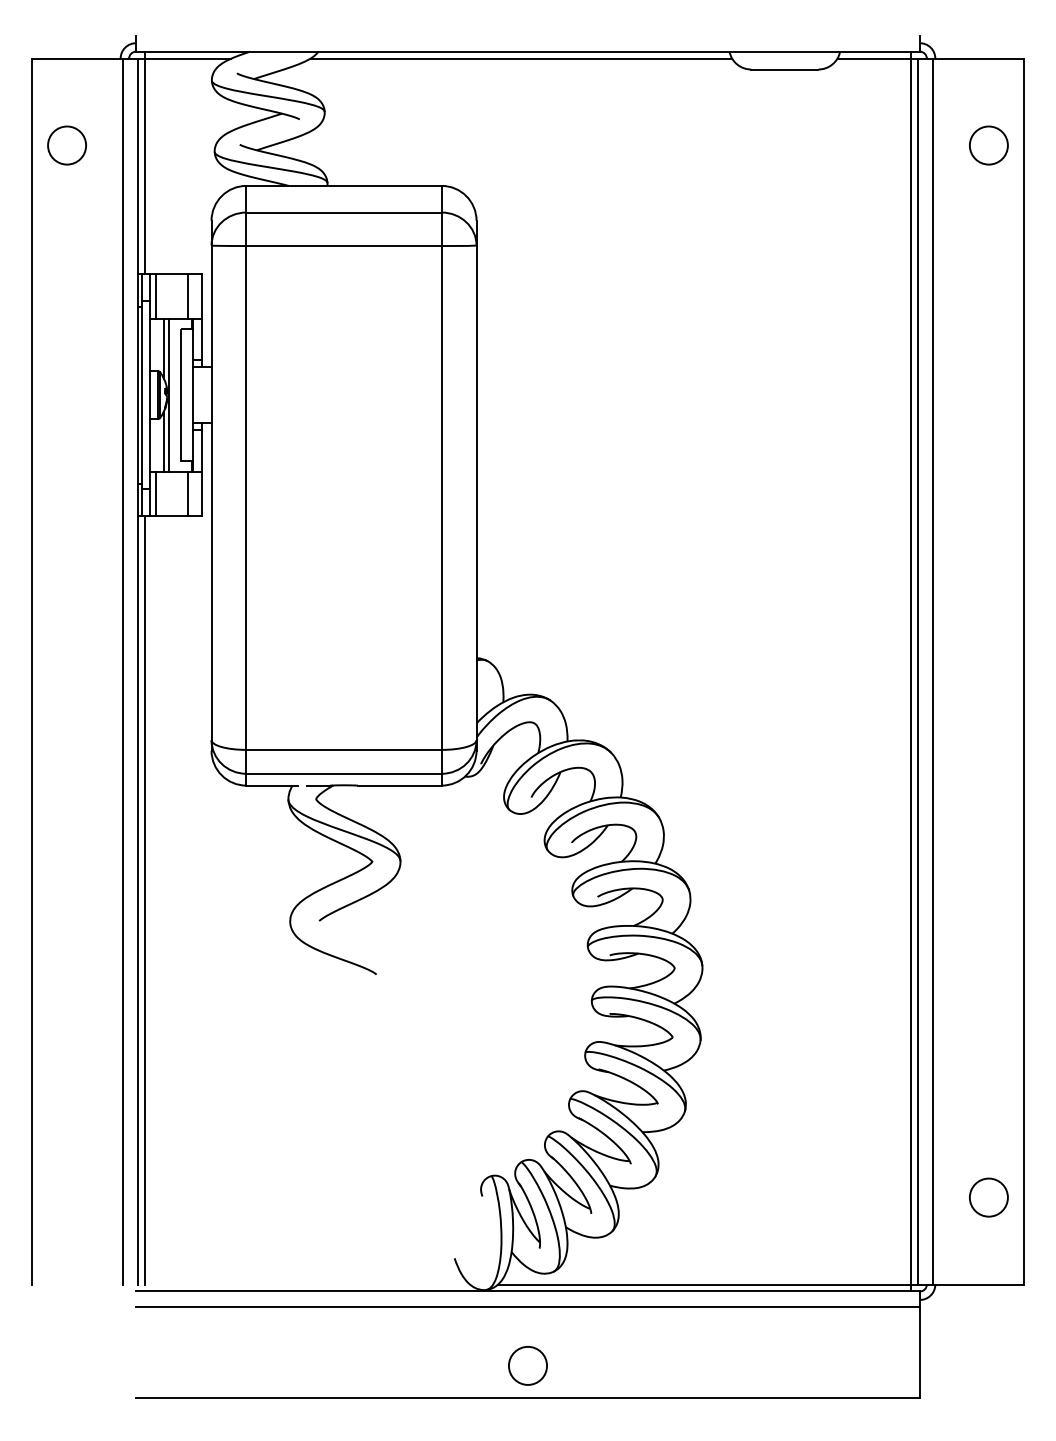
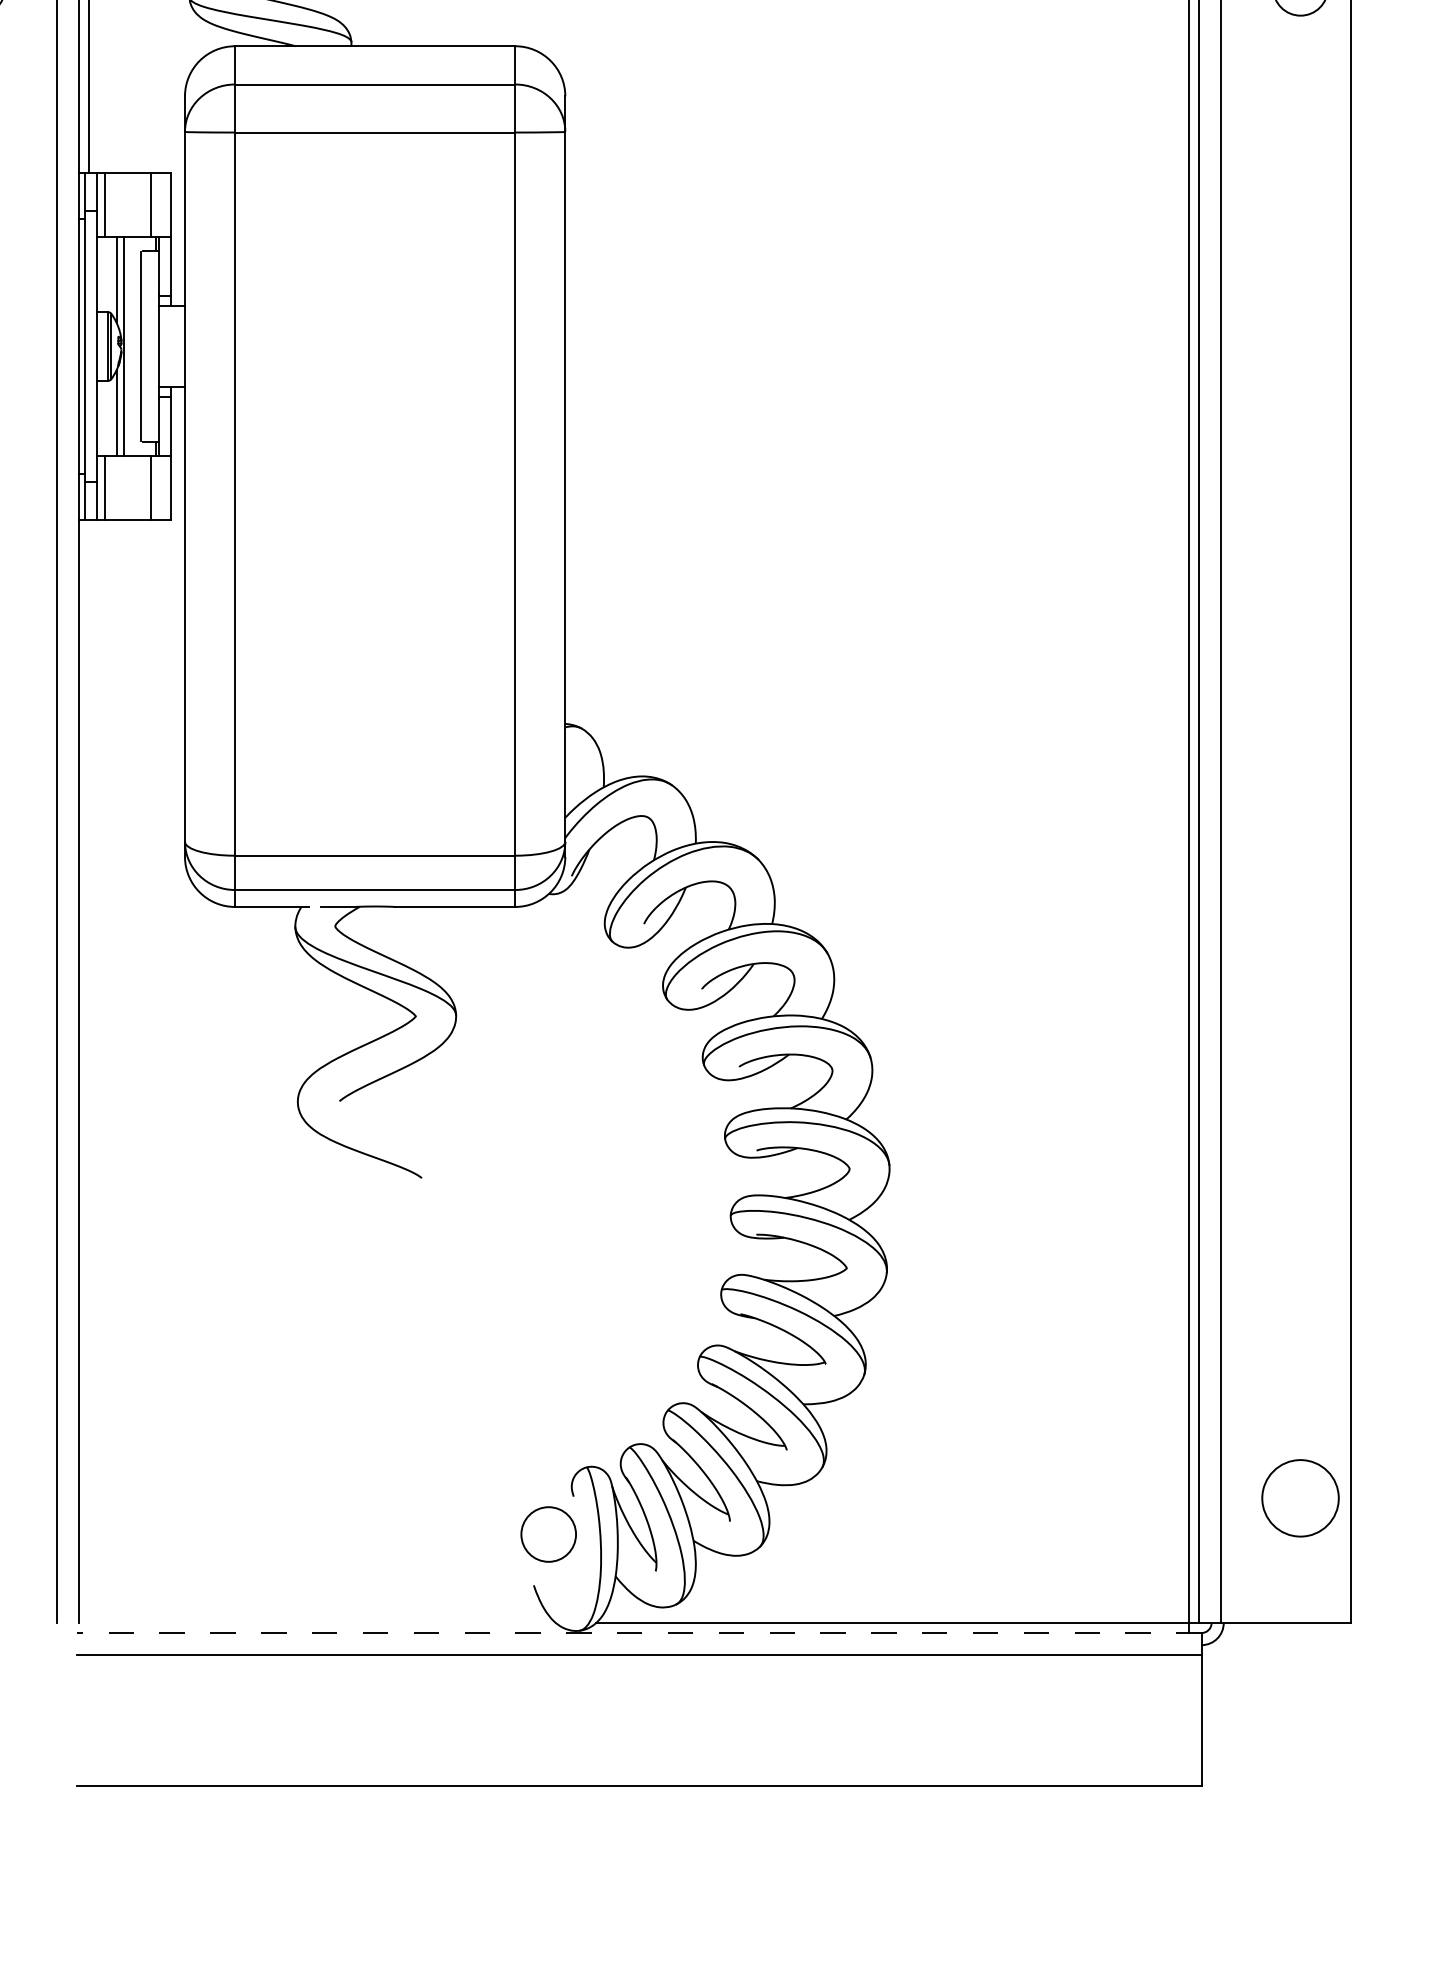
line: (144, 900) -> (88, 1071), removed
circle: (988, 1197) -> (1300, 1498), size x1.4
line: (527, 1291) -> (638, 1632), solid -> dashed
circle: (527, 1365) -> (548, 1533), moved

